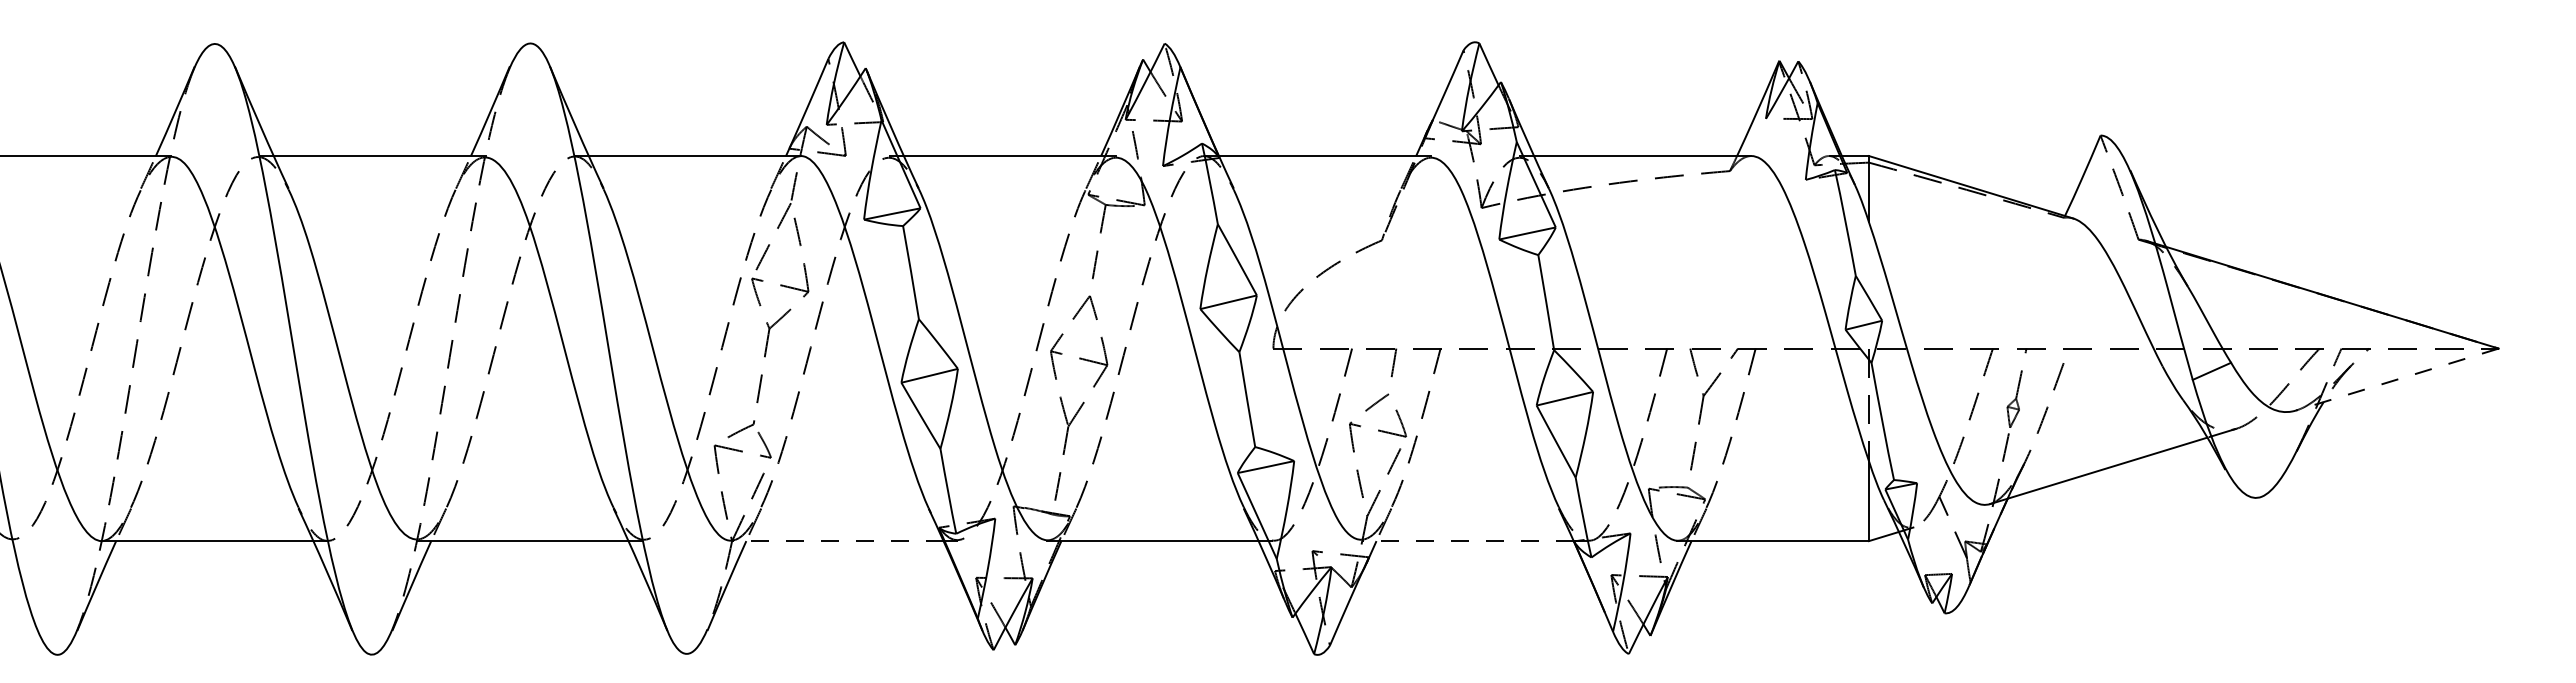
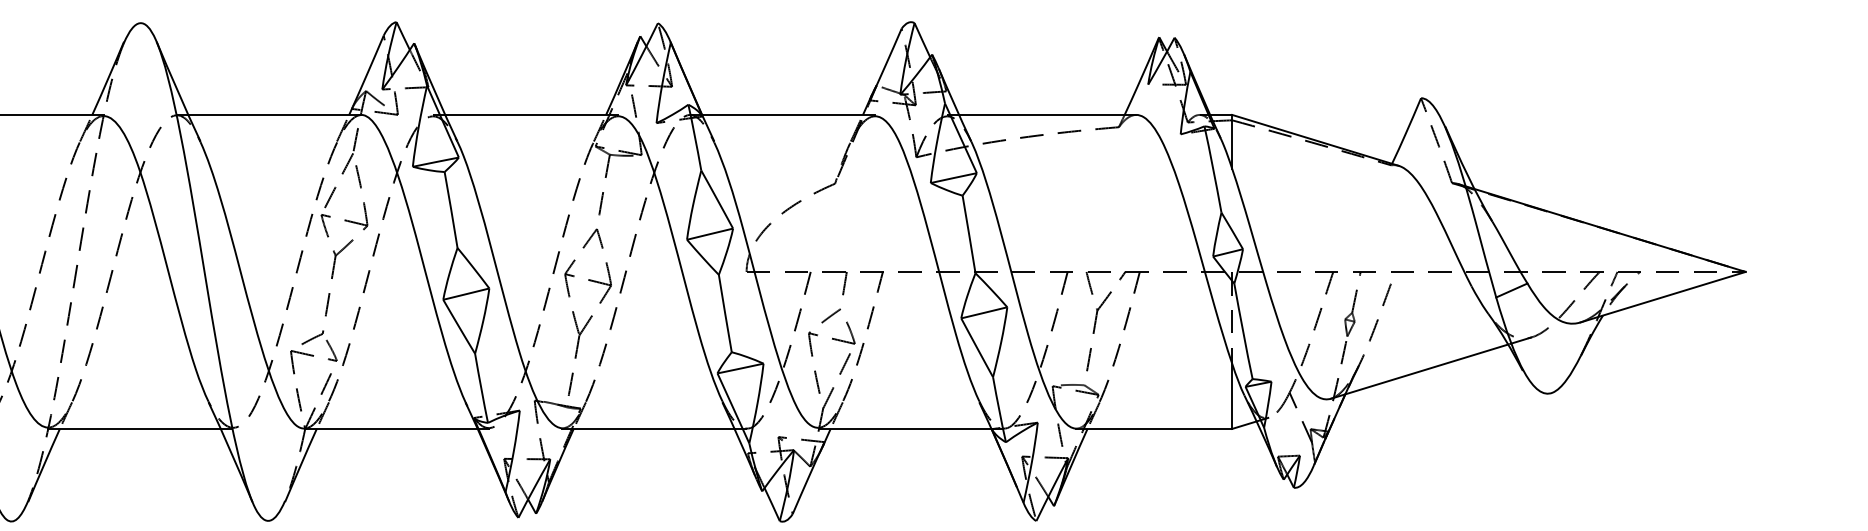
line: (2397, 379) -> (1663, 297), dashed -> solid
line: (837, 541) -> (391, 429), dashed -> solid
line: (1467, 541) -> (904, 429), dashed -> solid

